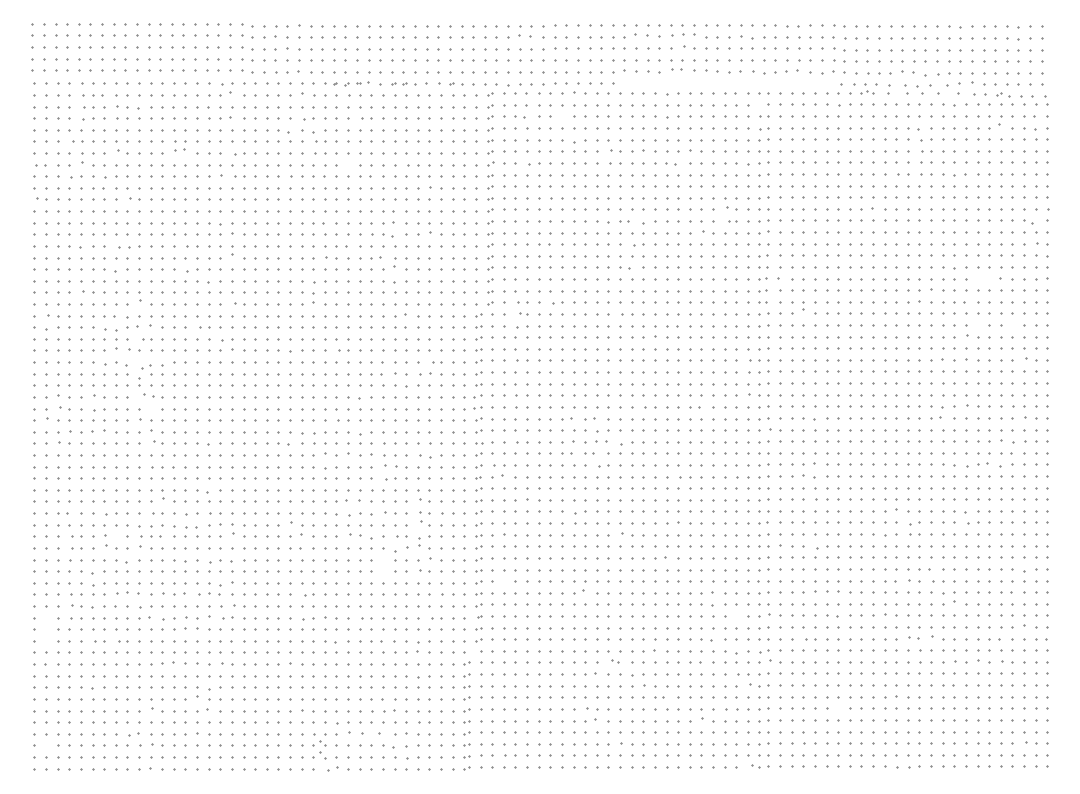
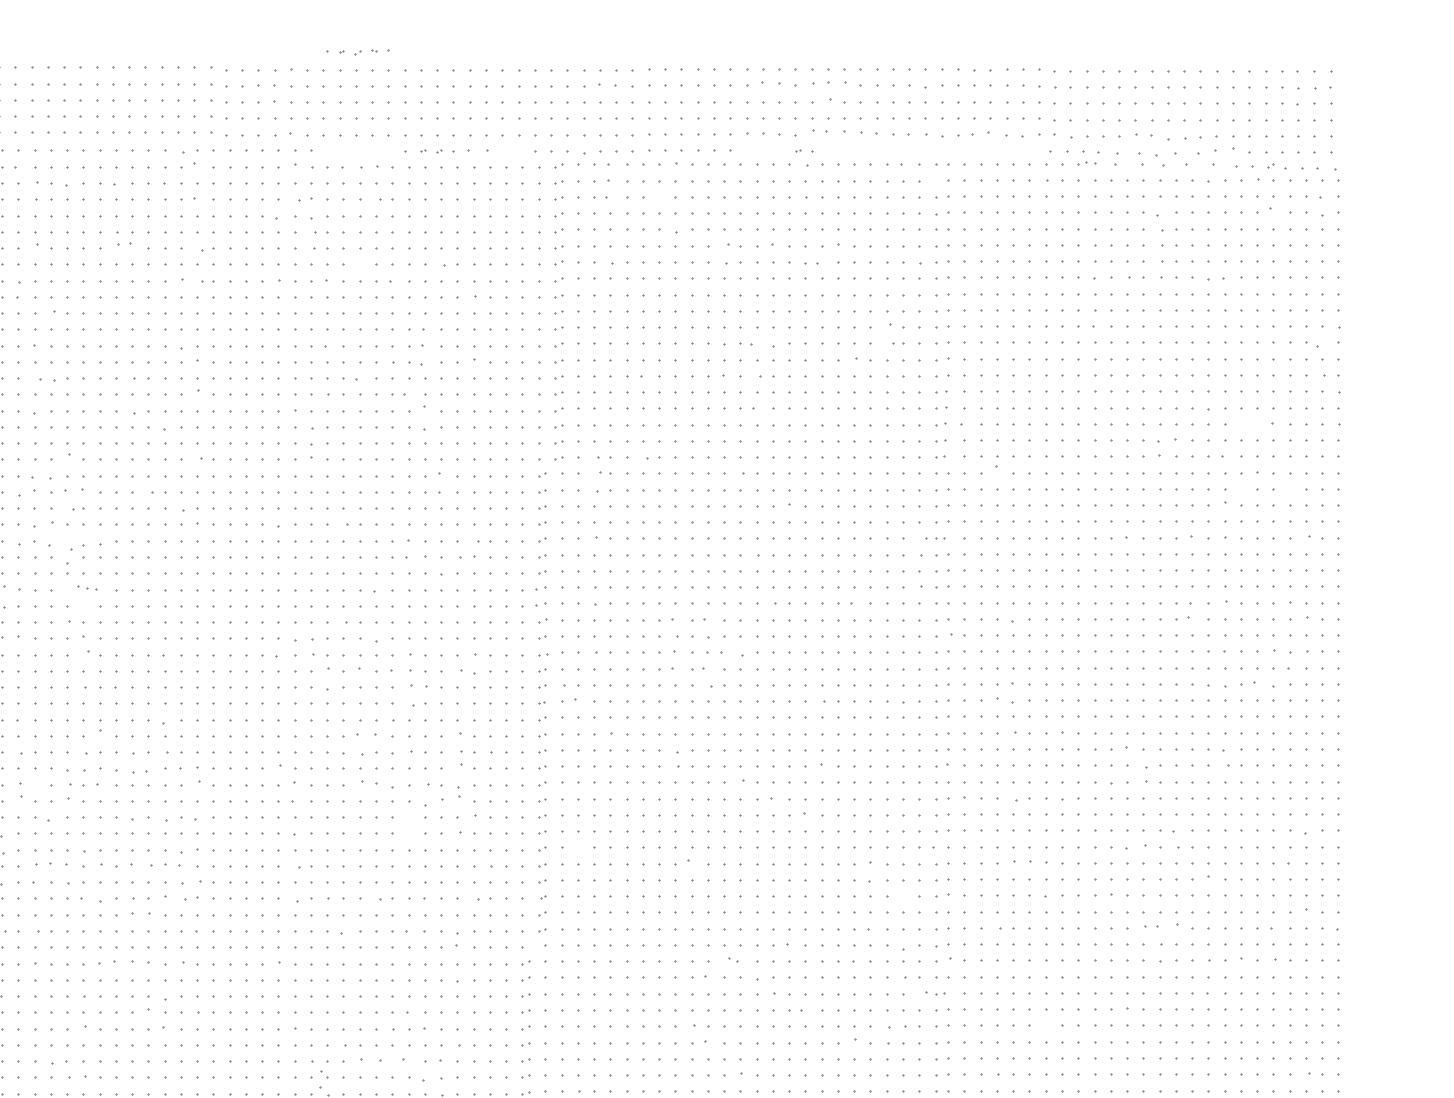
part: (346, 83) -> (357, 51), moved
part: (456, 83) -> (805, 150), moved
part: (116, 339) -> (35, 509), size x1.4
part: (759, 360) -> (935, 538), size x0.7
part: (153, 395) -> (87, 587), size x0.7
part: (759, 685) -> (935, 993), size x0.7

